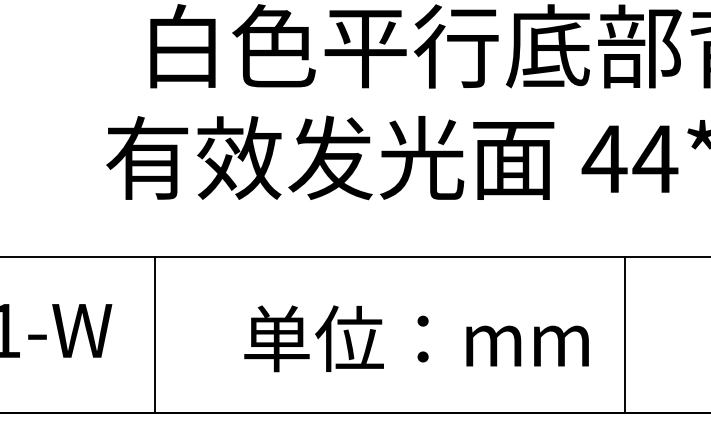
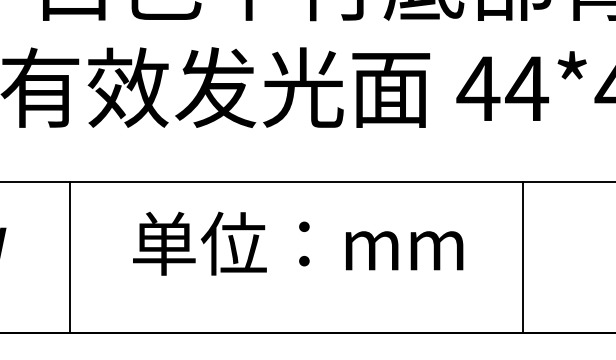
line: (154, 334) -> (69, 256), moved
line: (625, 334) -> (523, 256), moved
text: (416, 338) -> (298, 243), moved

